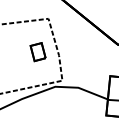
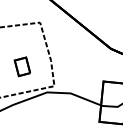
part: (38, 51) -> (22, 66), moved

